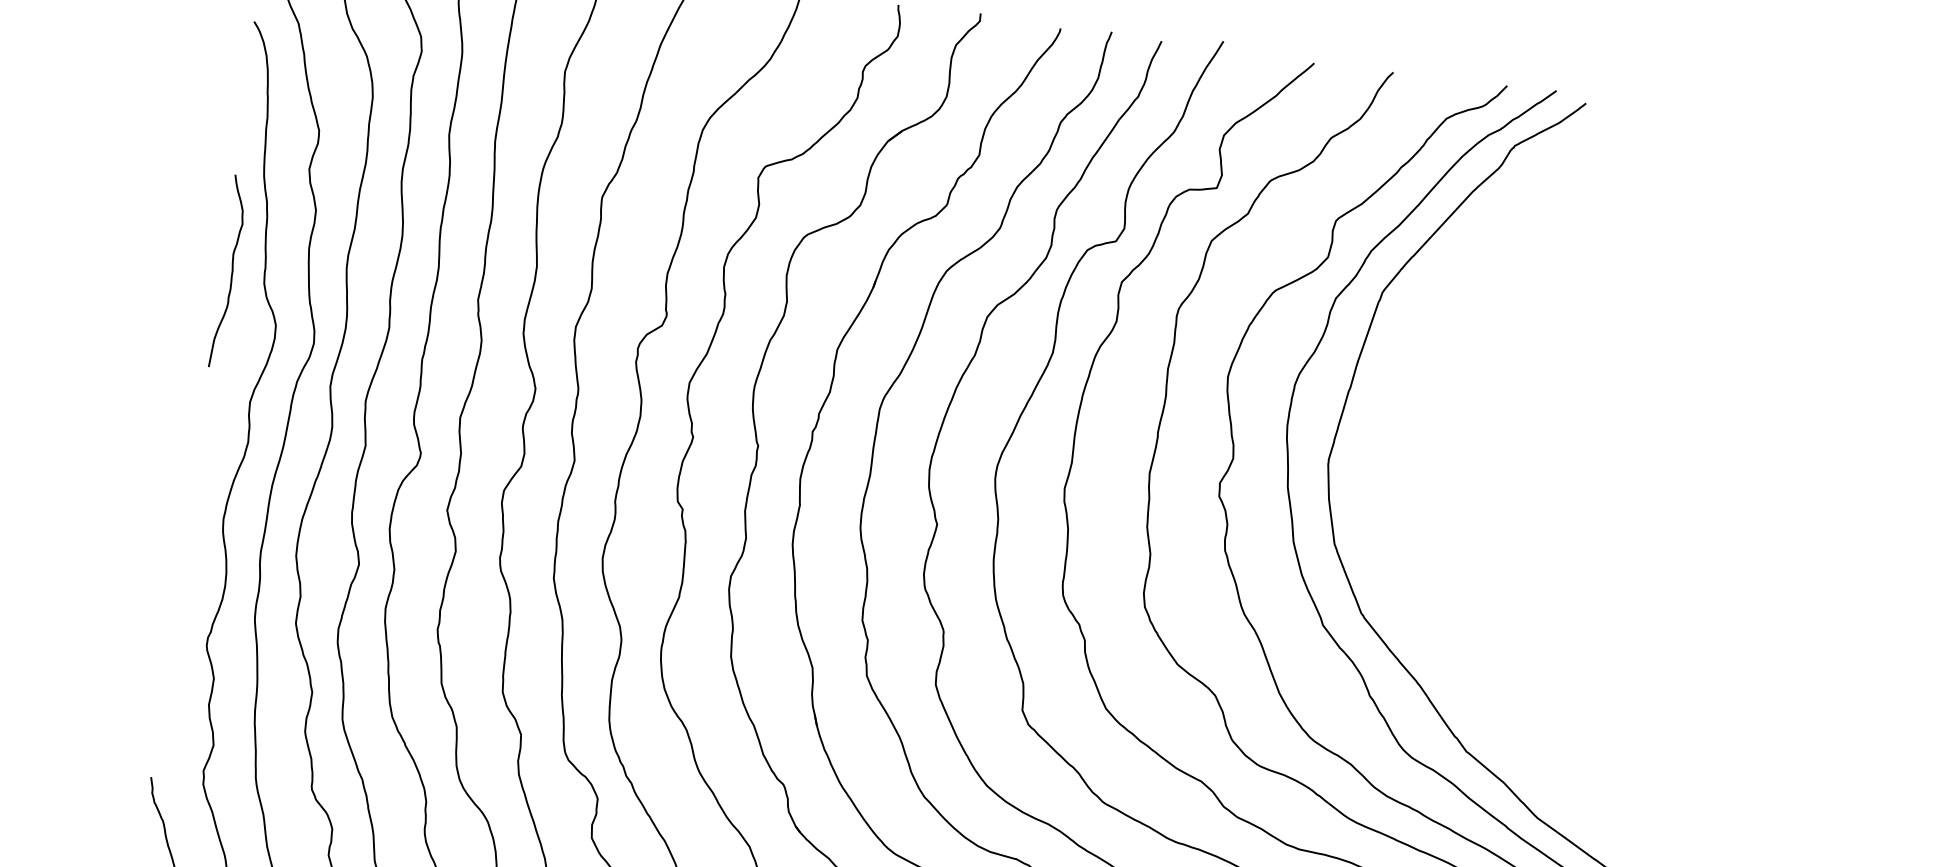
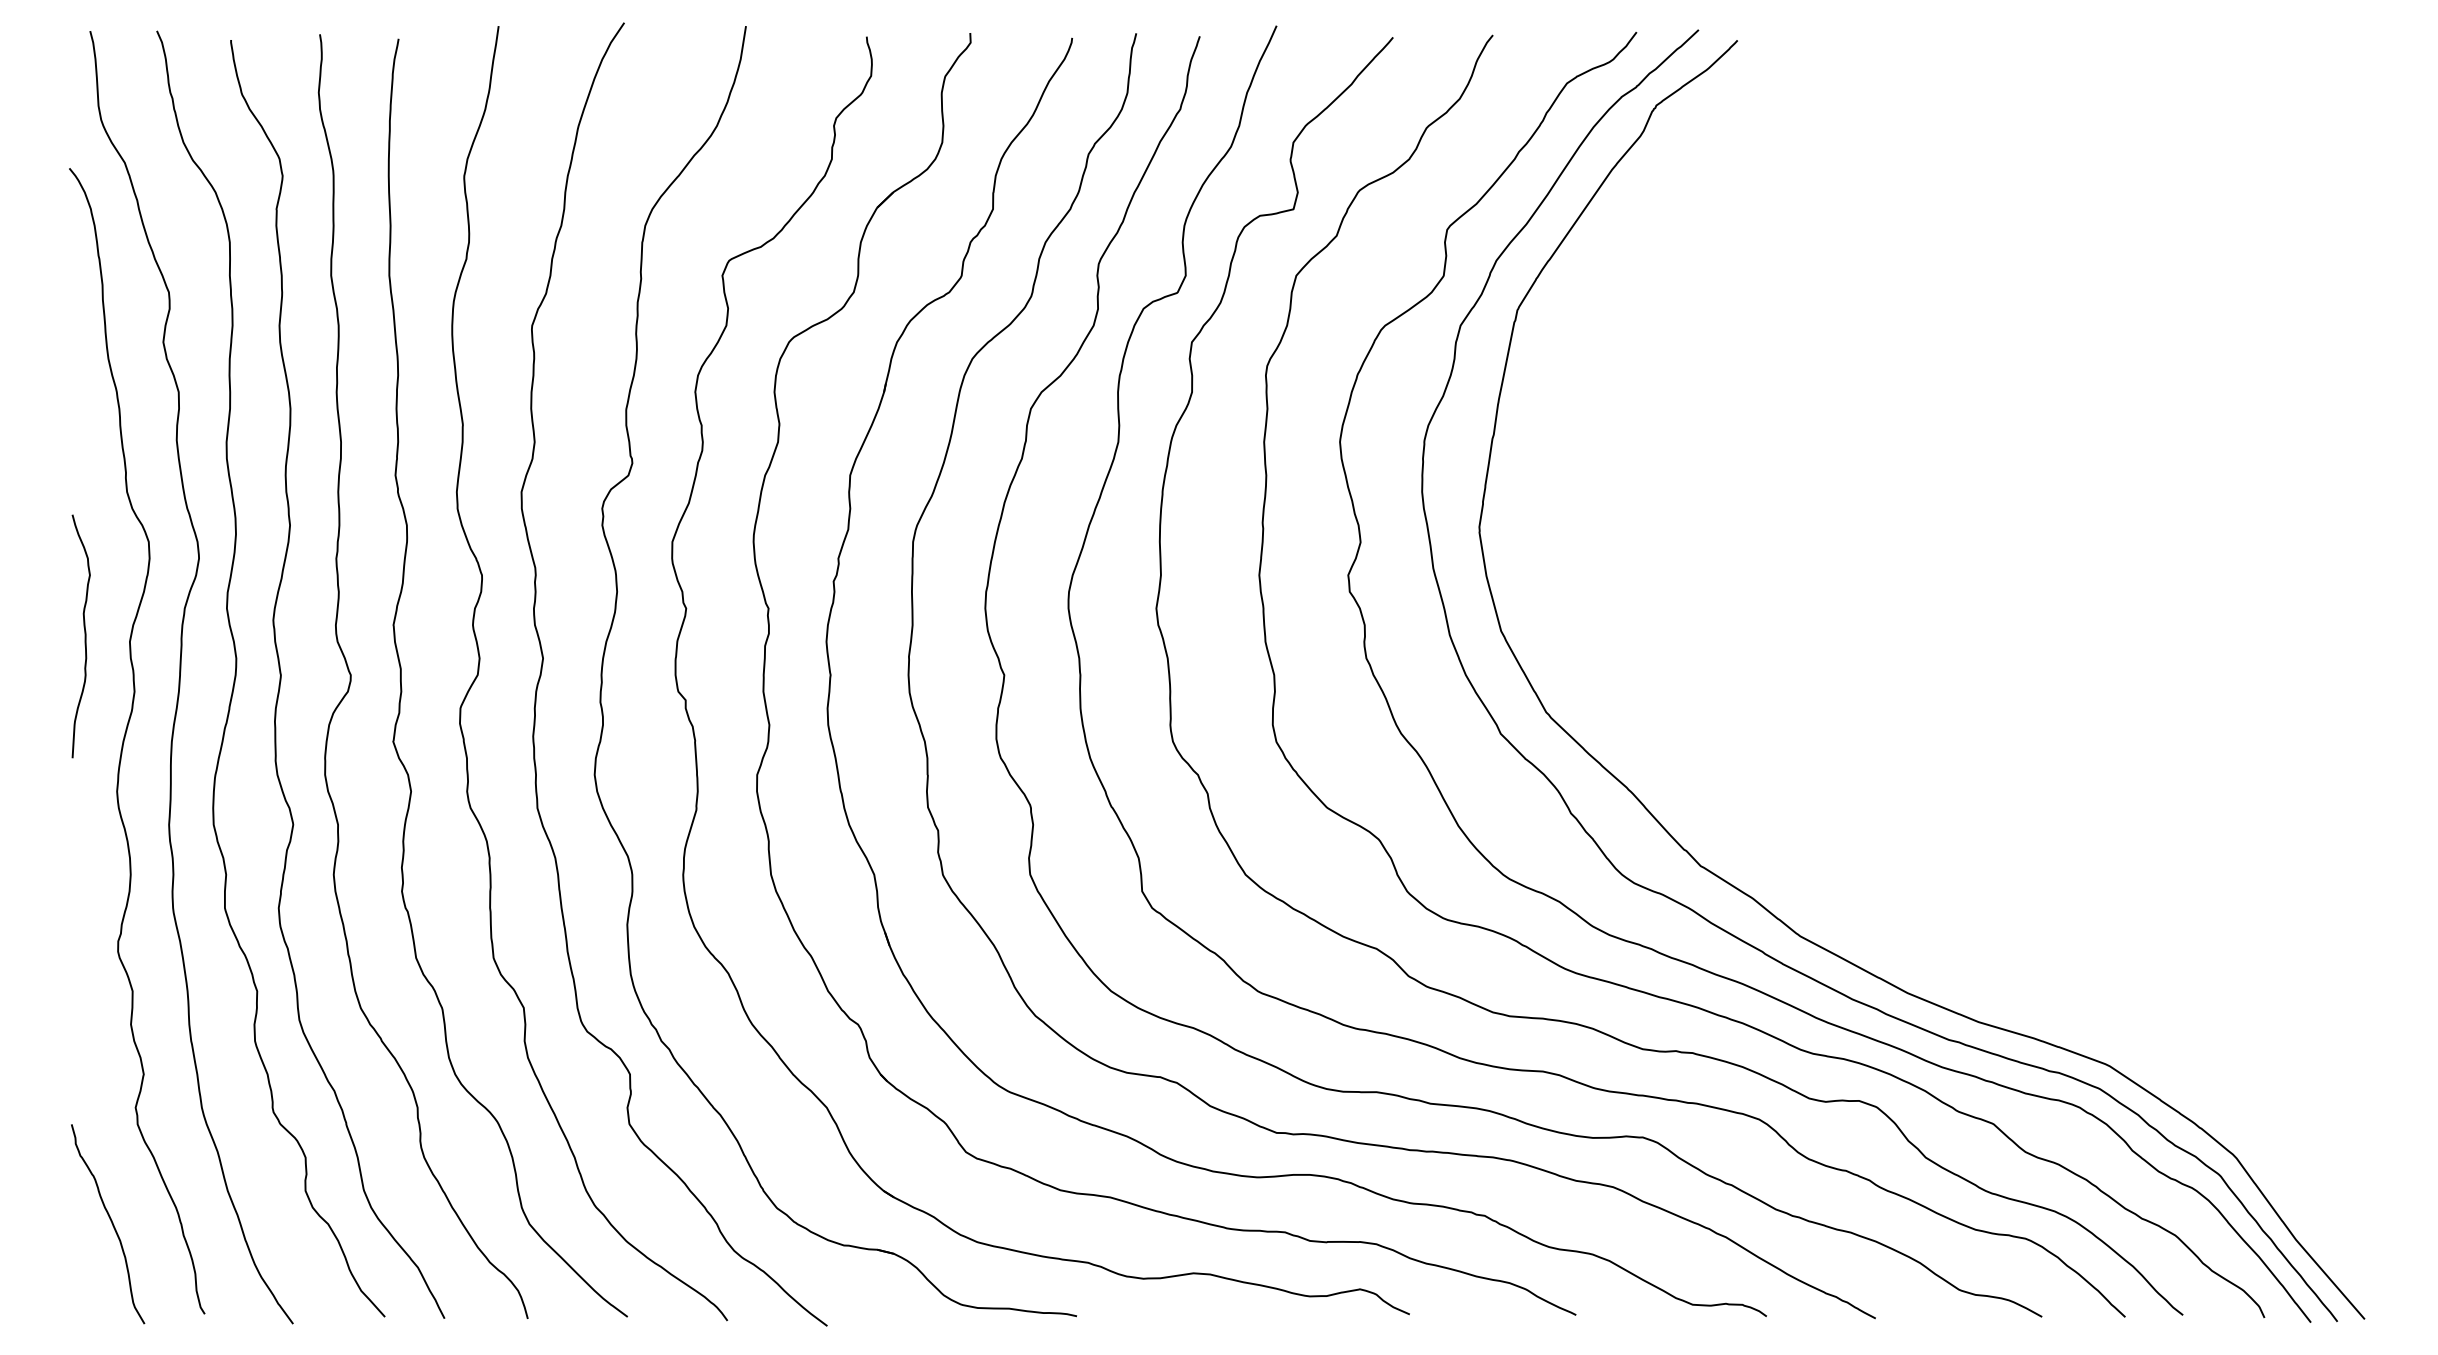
curve: (231, 272) -> (84, 636), moved

